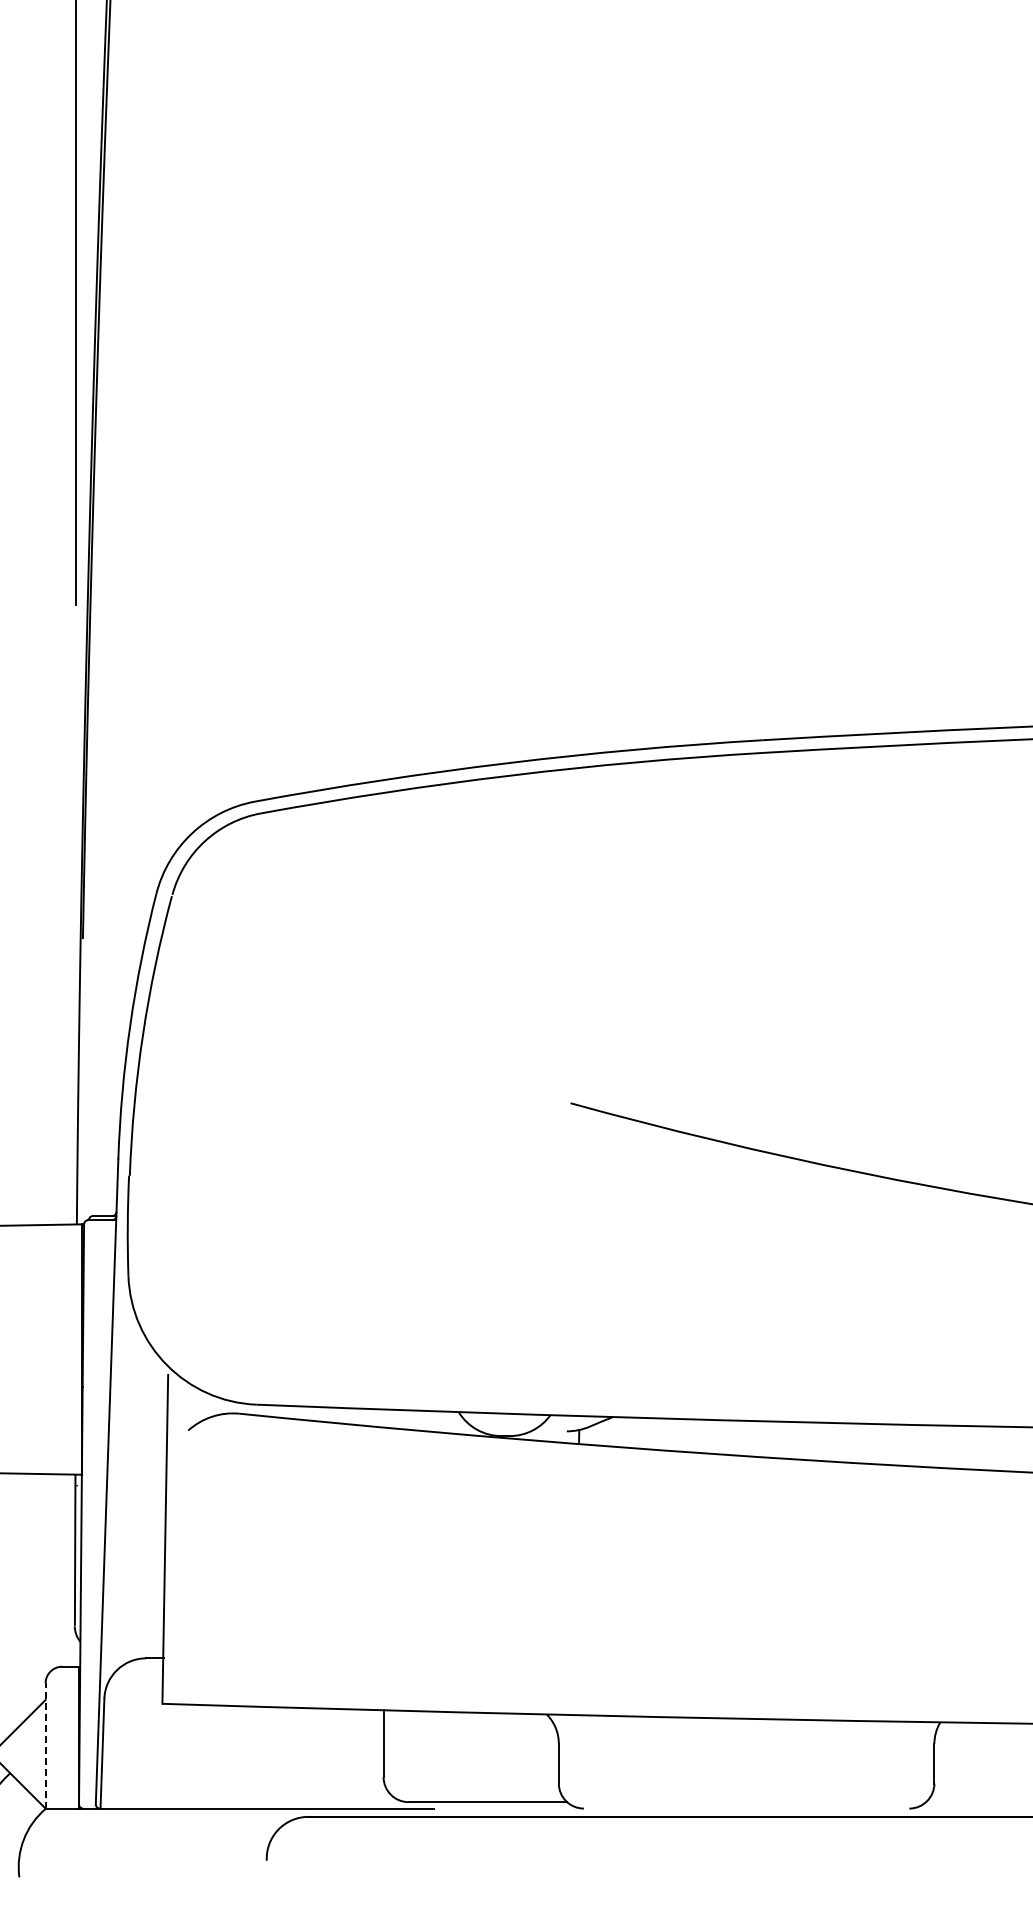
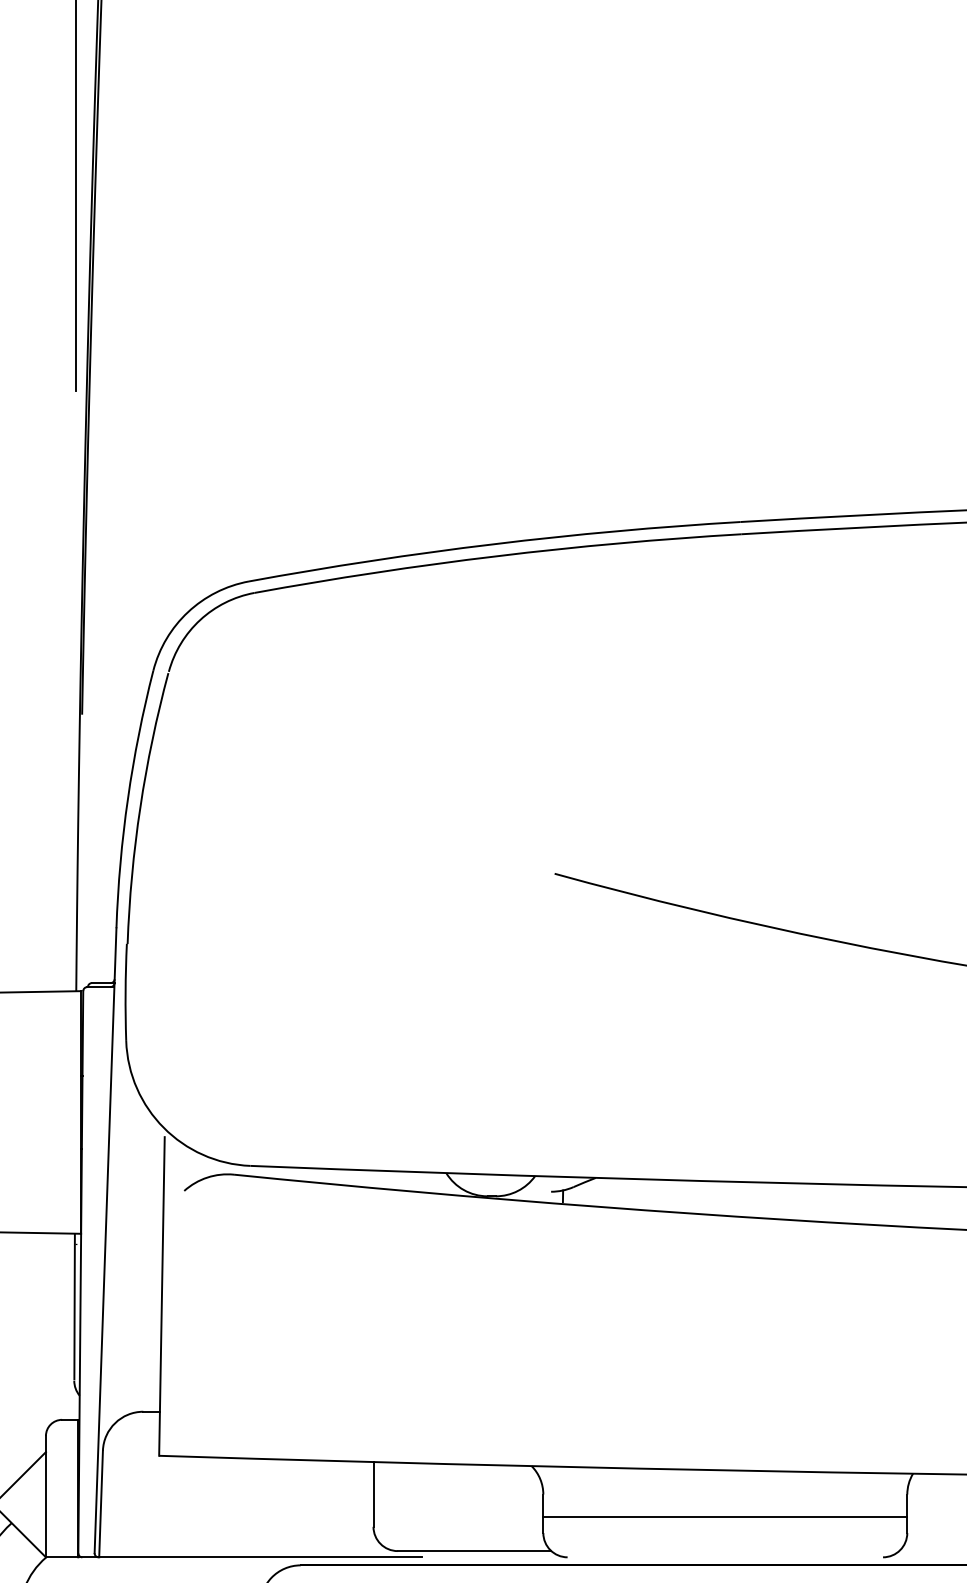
line: (45, 1746) -> (45, 1497), dashed -> solid
line: (746, 1766) -> (725, 1516), added

